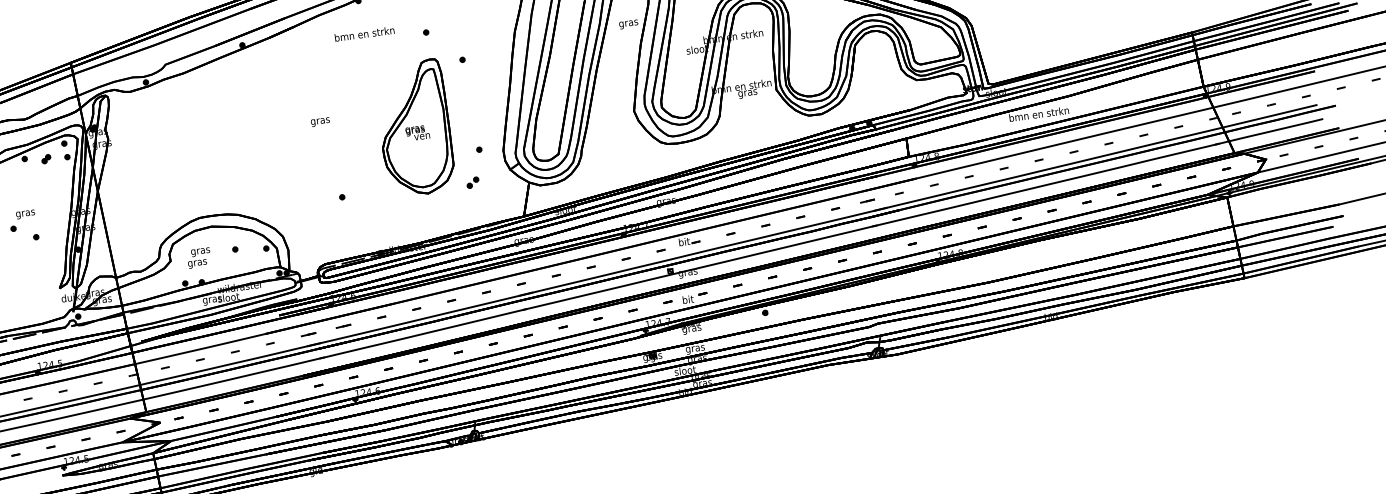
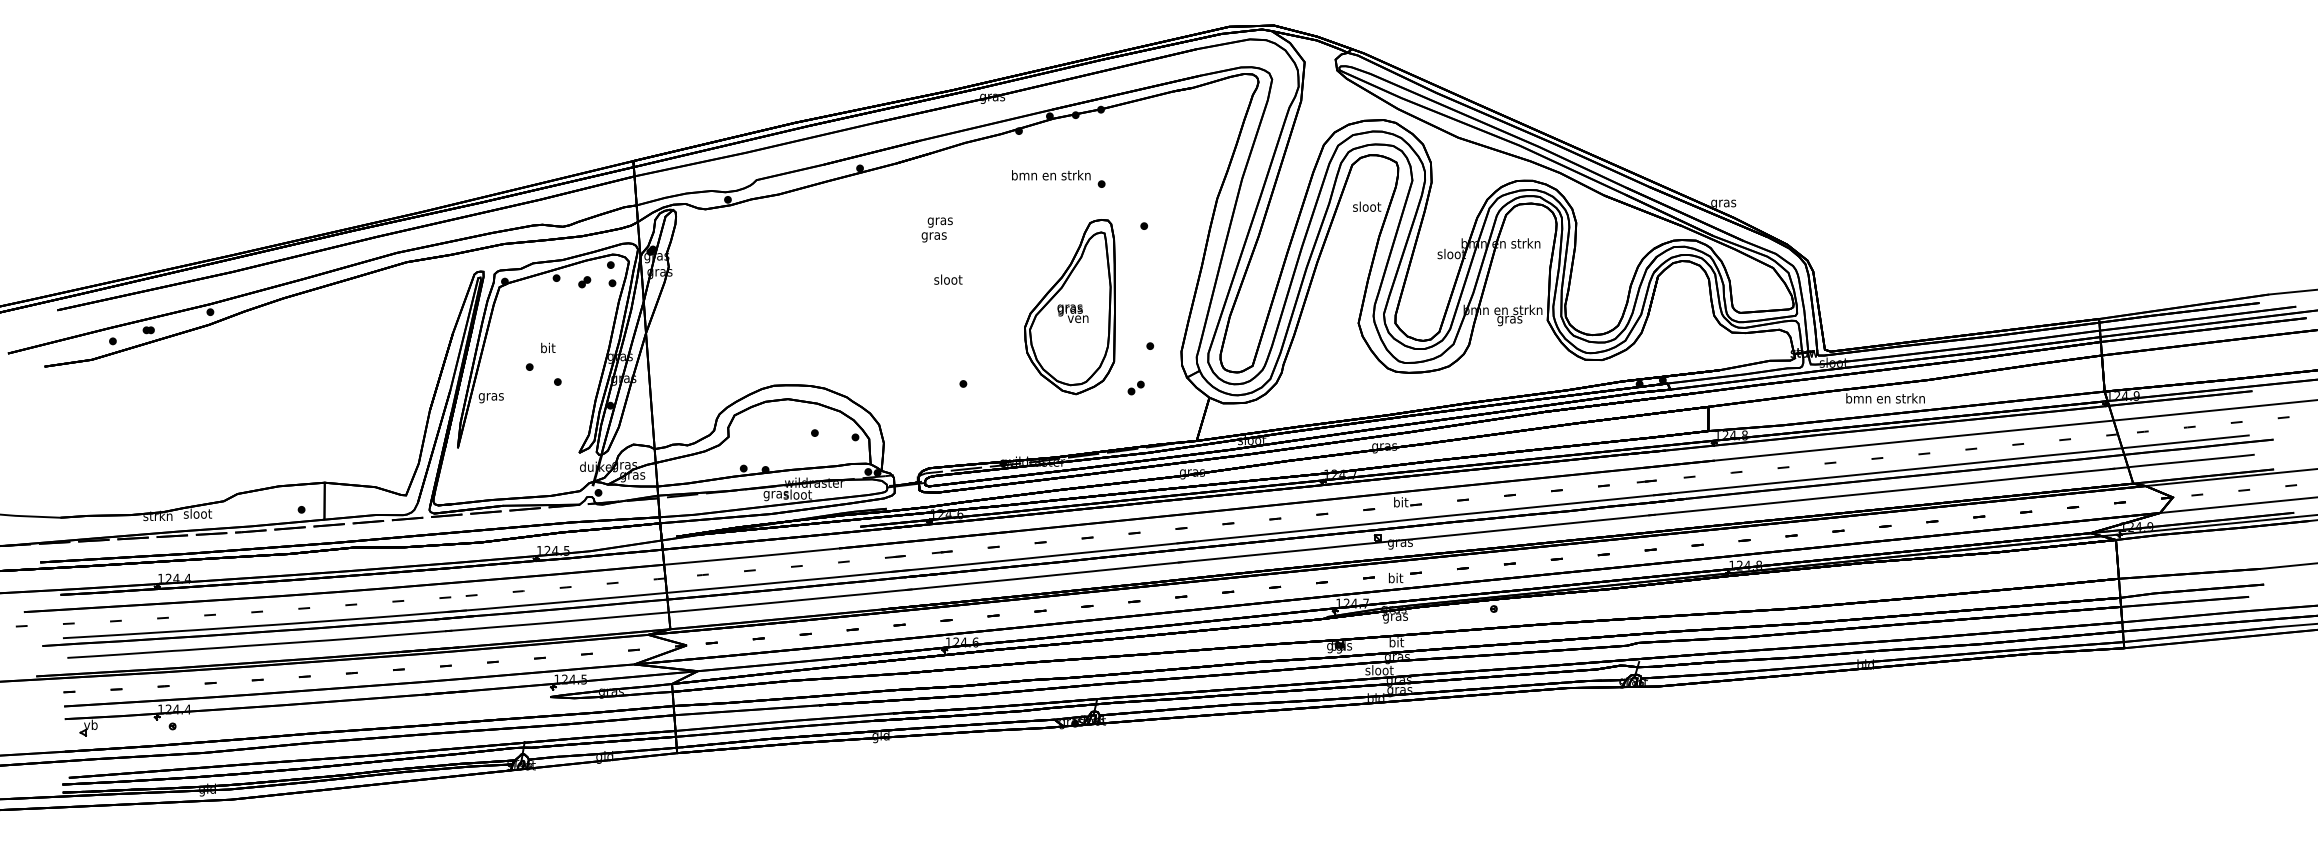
text: (629, 23) -> (1367, 207), gras -> sloot
text: (364, 34) -> (1051, 175), moved
text: (320, 120) -> (948, 280), gras -> sloot
text: (25, 212) -> (547, 348), gras -> bit
text: (198, 257) -> (936, 229), moved
text: (695, 348) -> (1396, 643), gras -> bit

